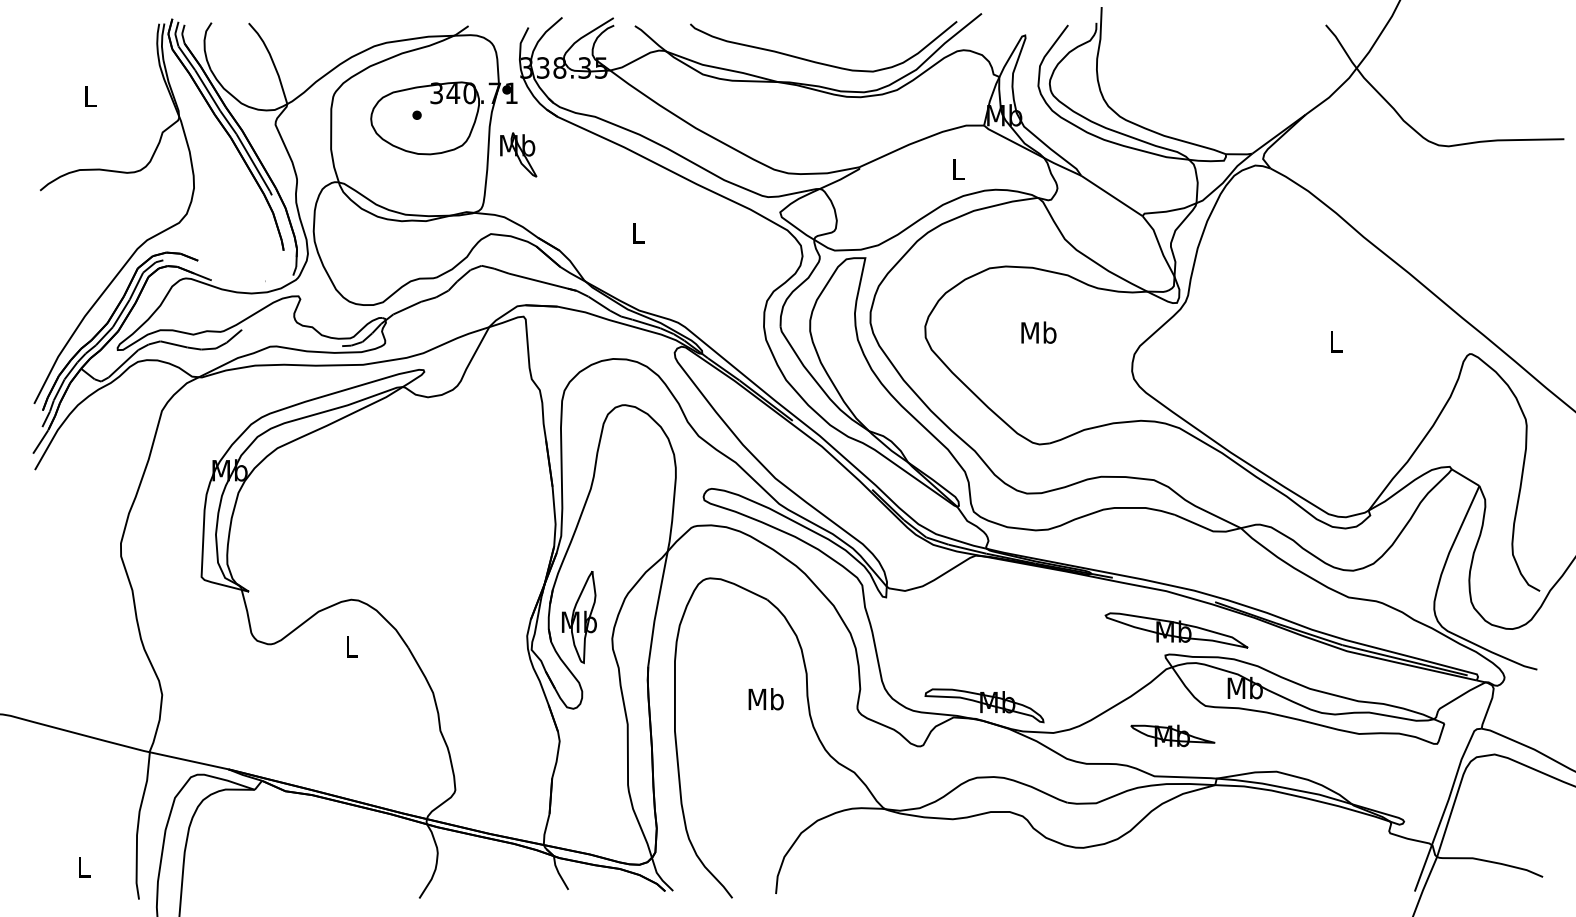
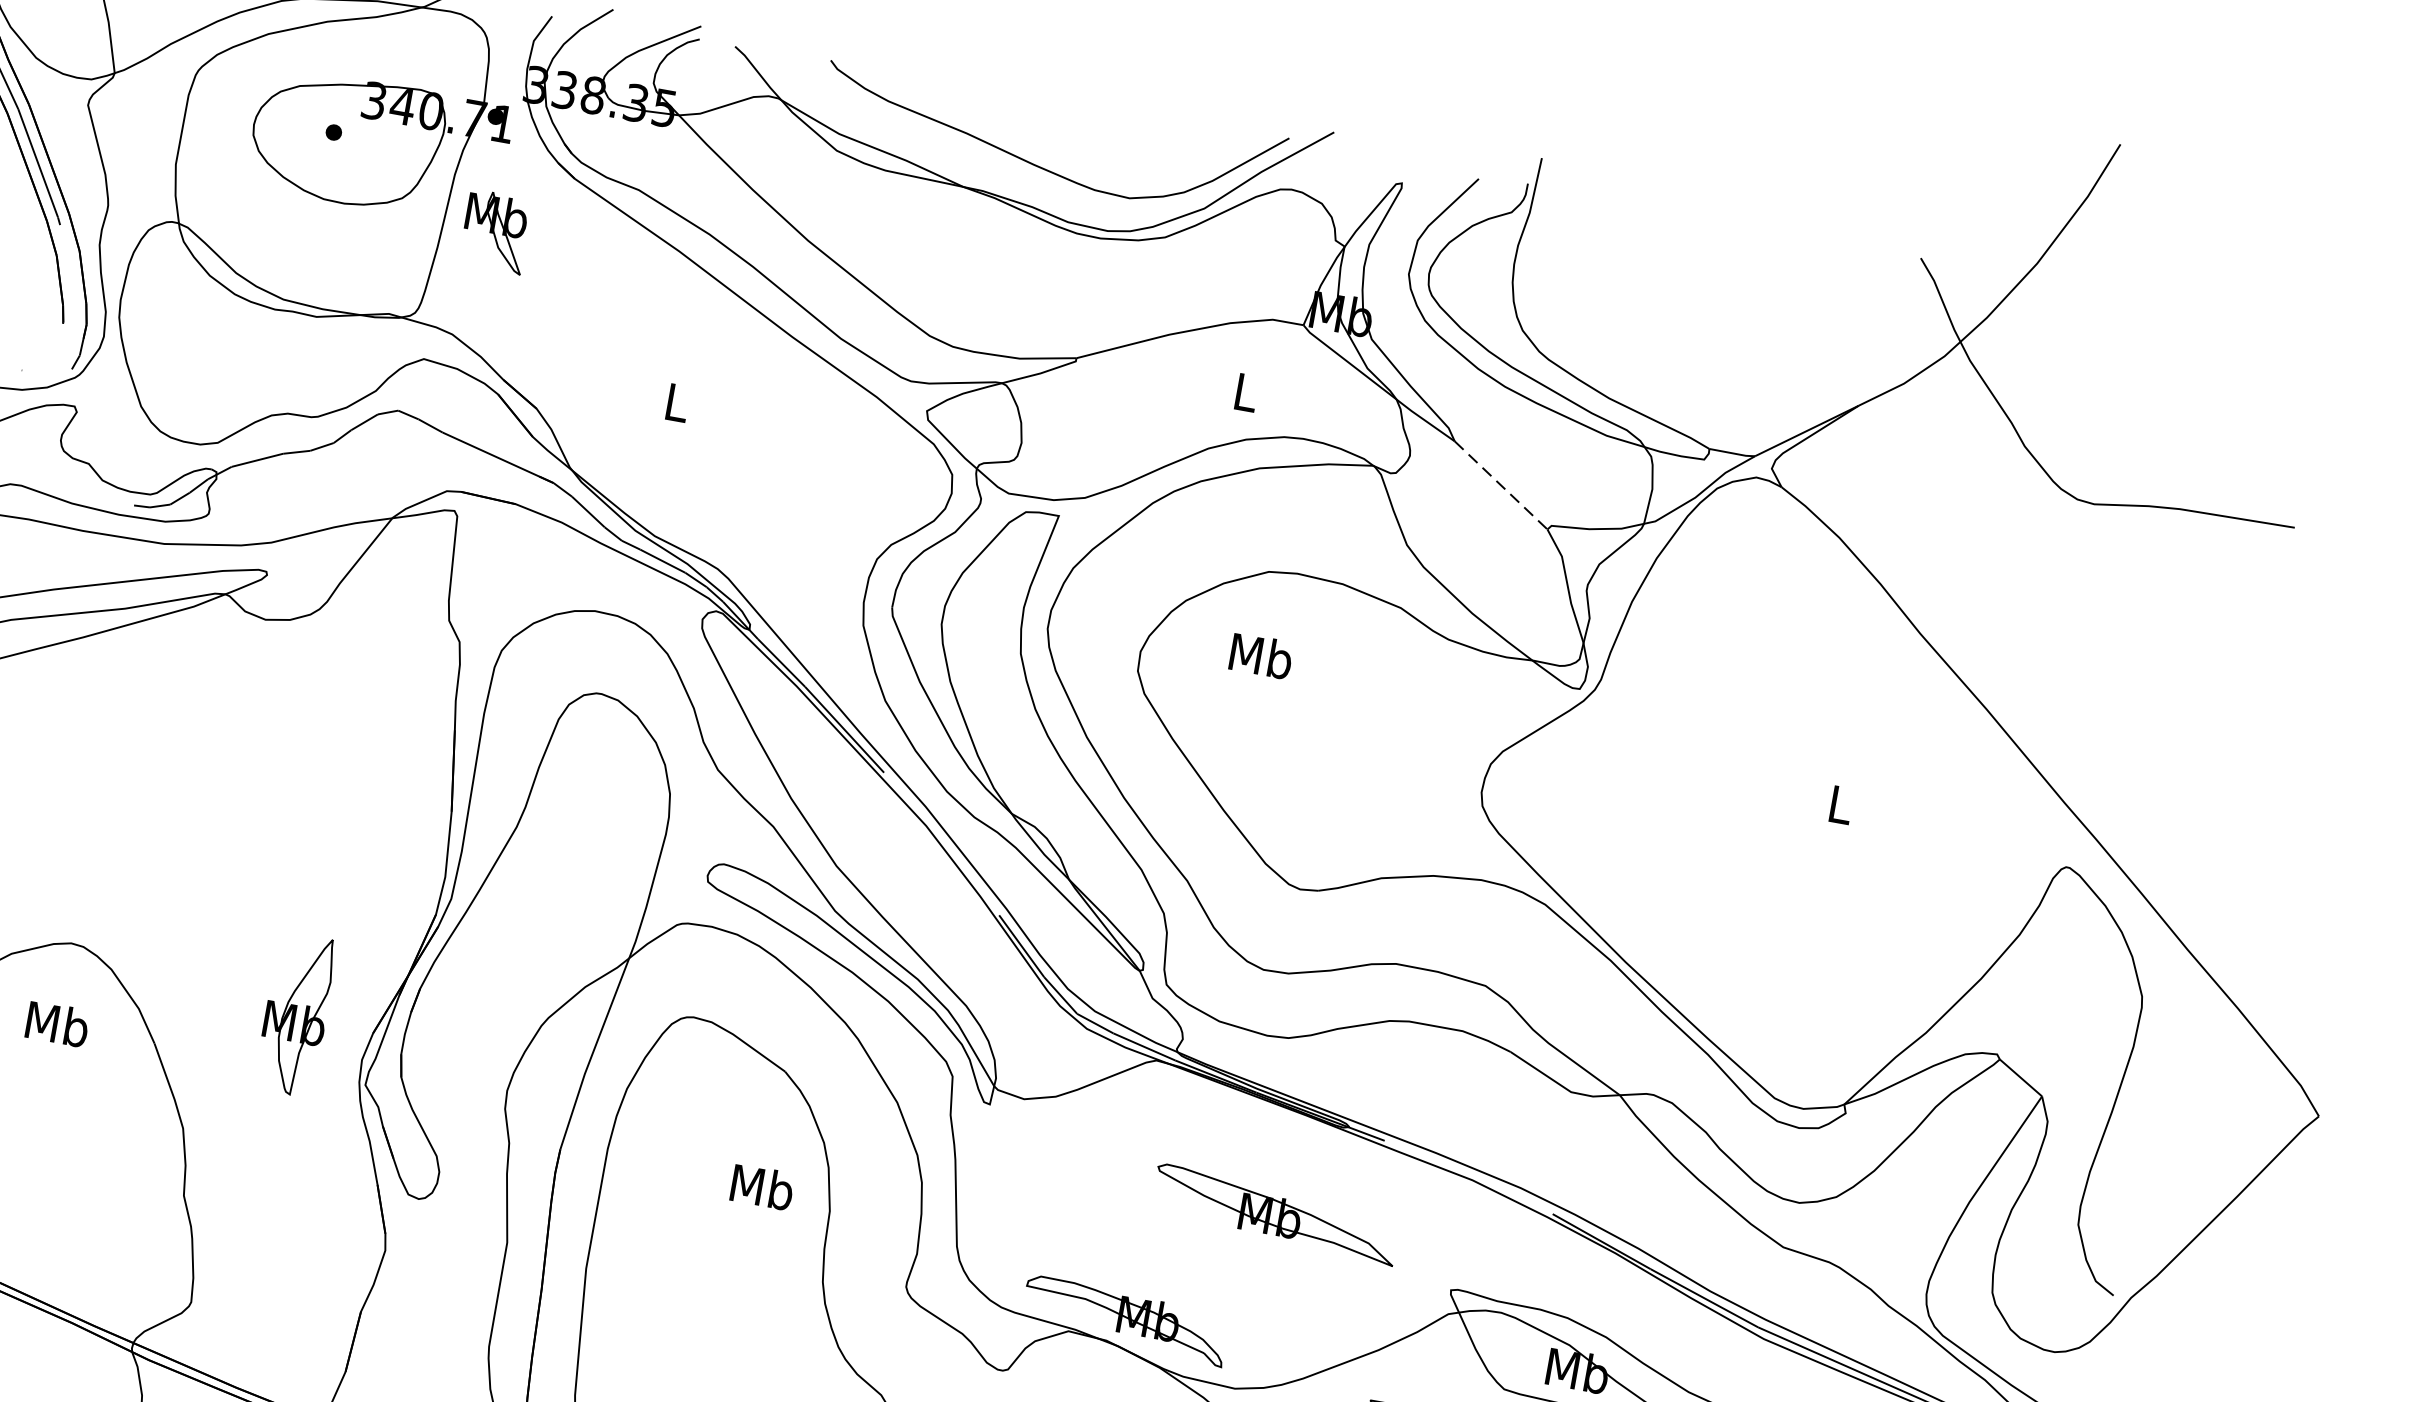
line: (1111, 195) -> (1500, 484), solid -> dashed
text: (1038, 332) -> (1260, 655), moved
part: (579, 617) -> (296, 1015), moved
part: (1176, 630) -> (1275, 1214), moved
text: (351, 646) -> (57, 1023), L -> Mb
text: (765, 699) -> (761, 1187), moved

